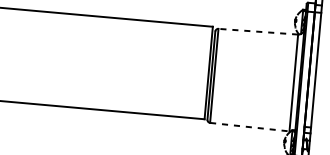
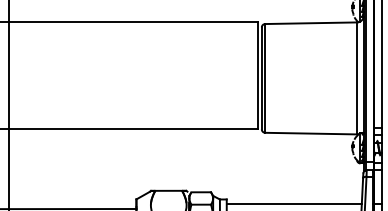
line: (257, 31) -> (310, 23), dashed -> solid
line: (250, 127) -> (311, 133), dashed -> solid

